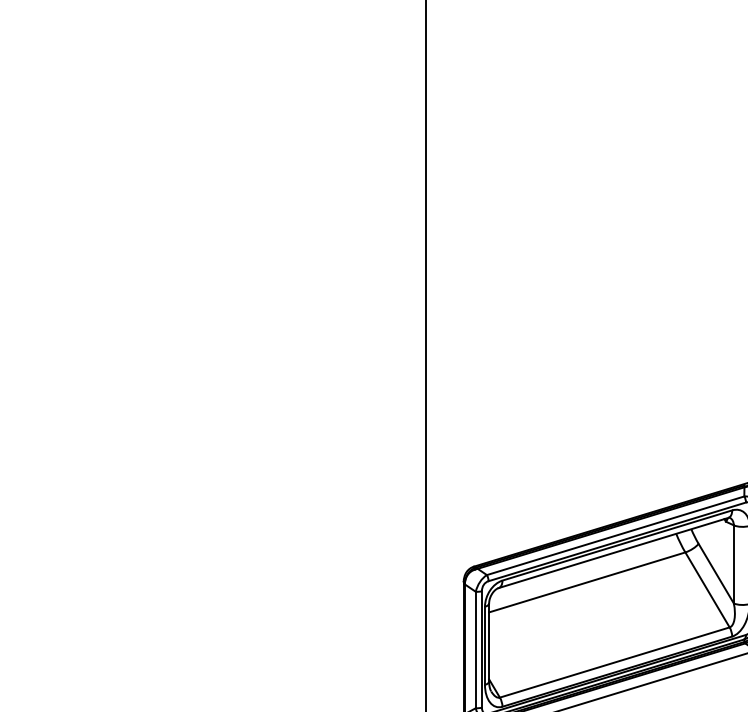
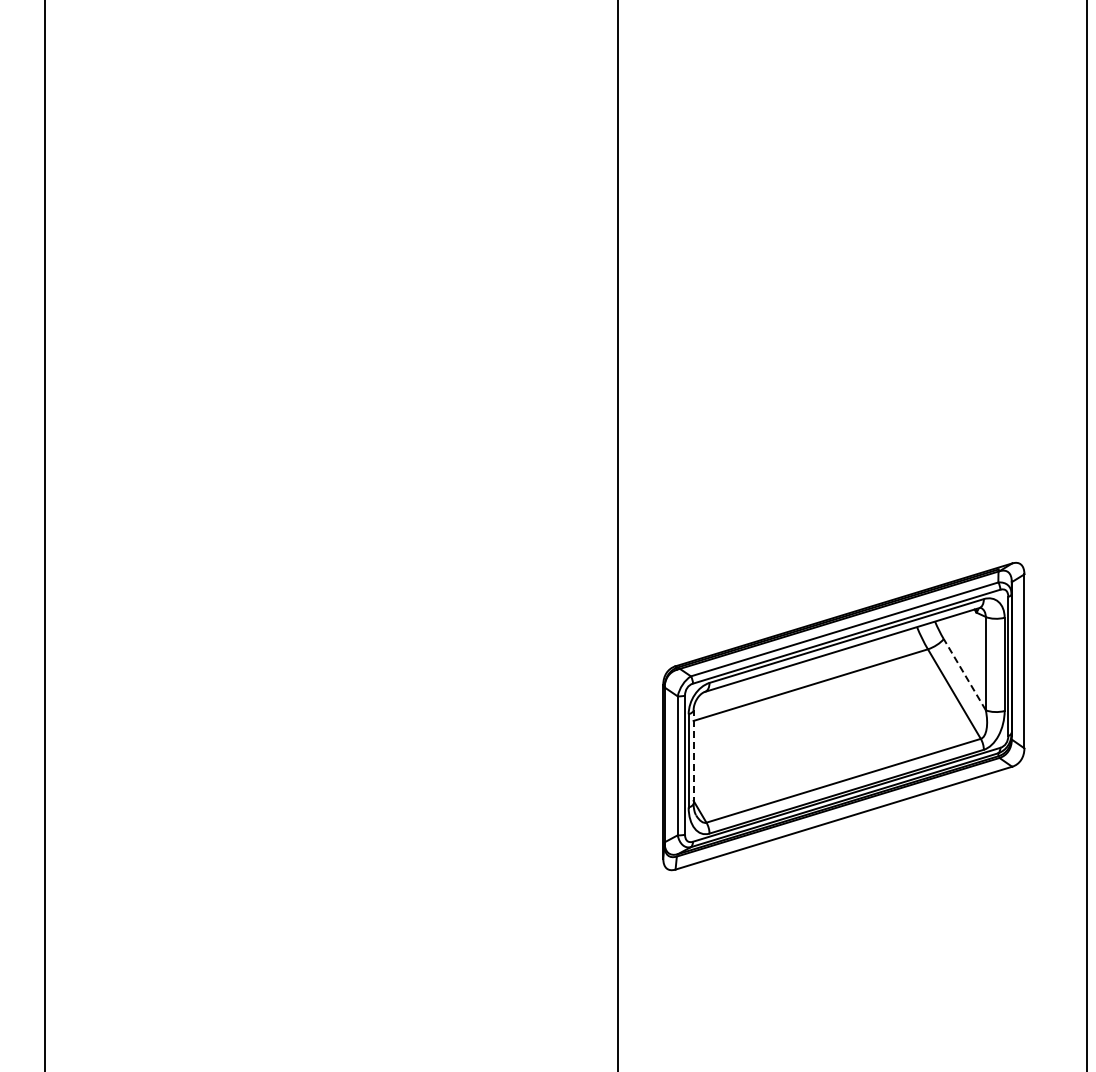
line: (715, 573) -> (964, 674), solid -> dashed
line: (489, 642) -> (693, 756), solid -> dashed

